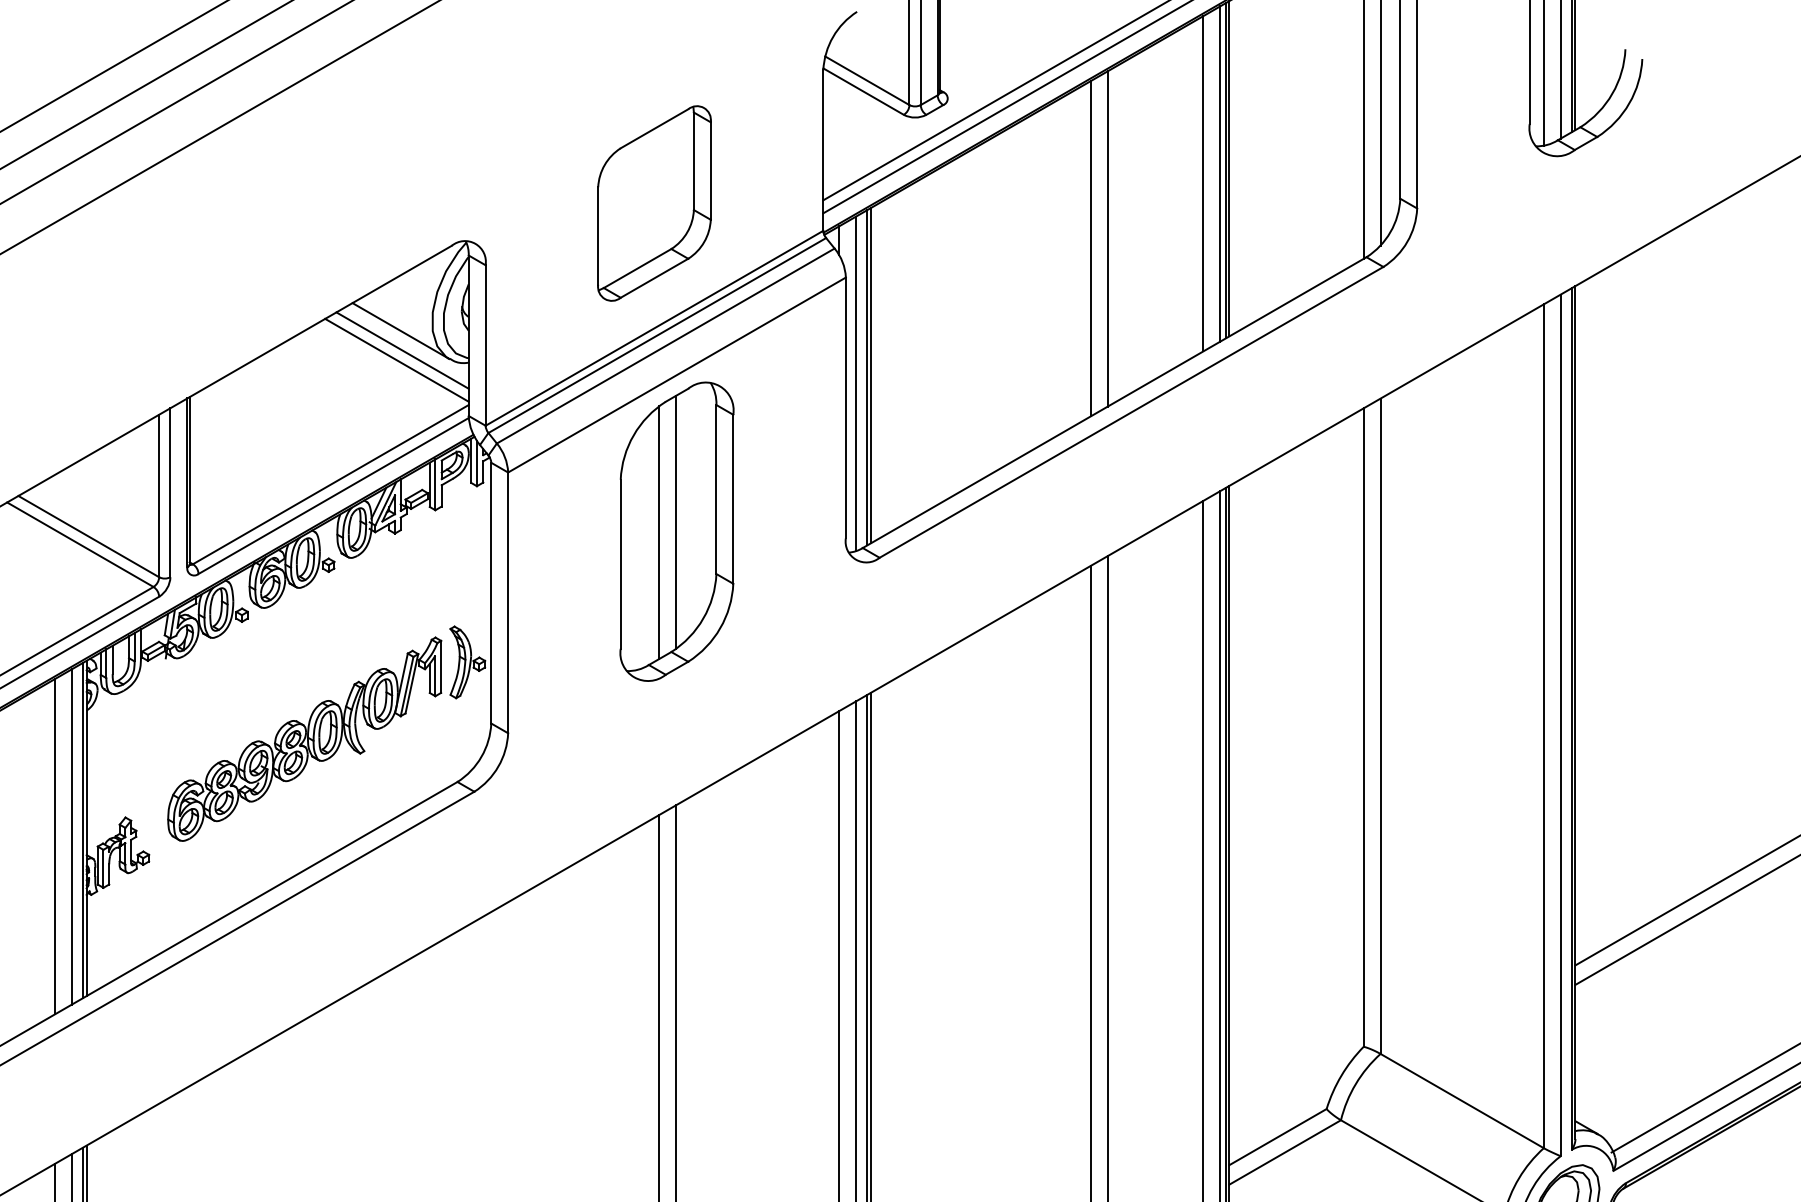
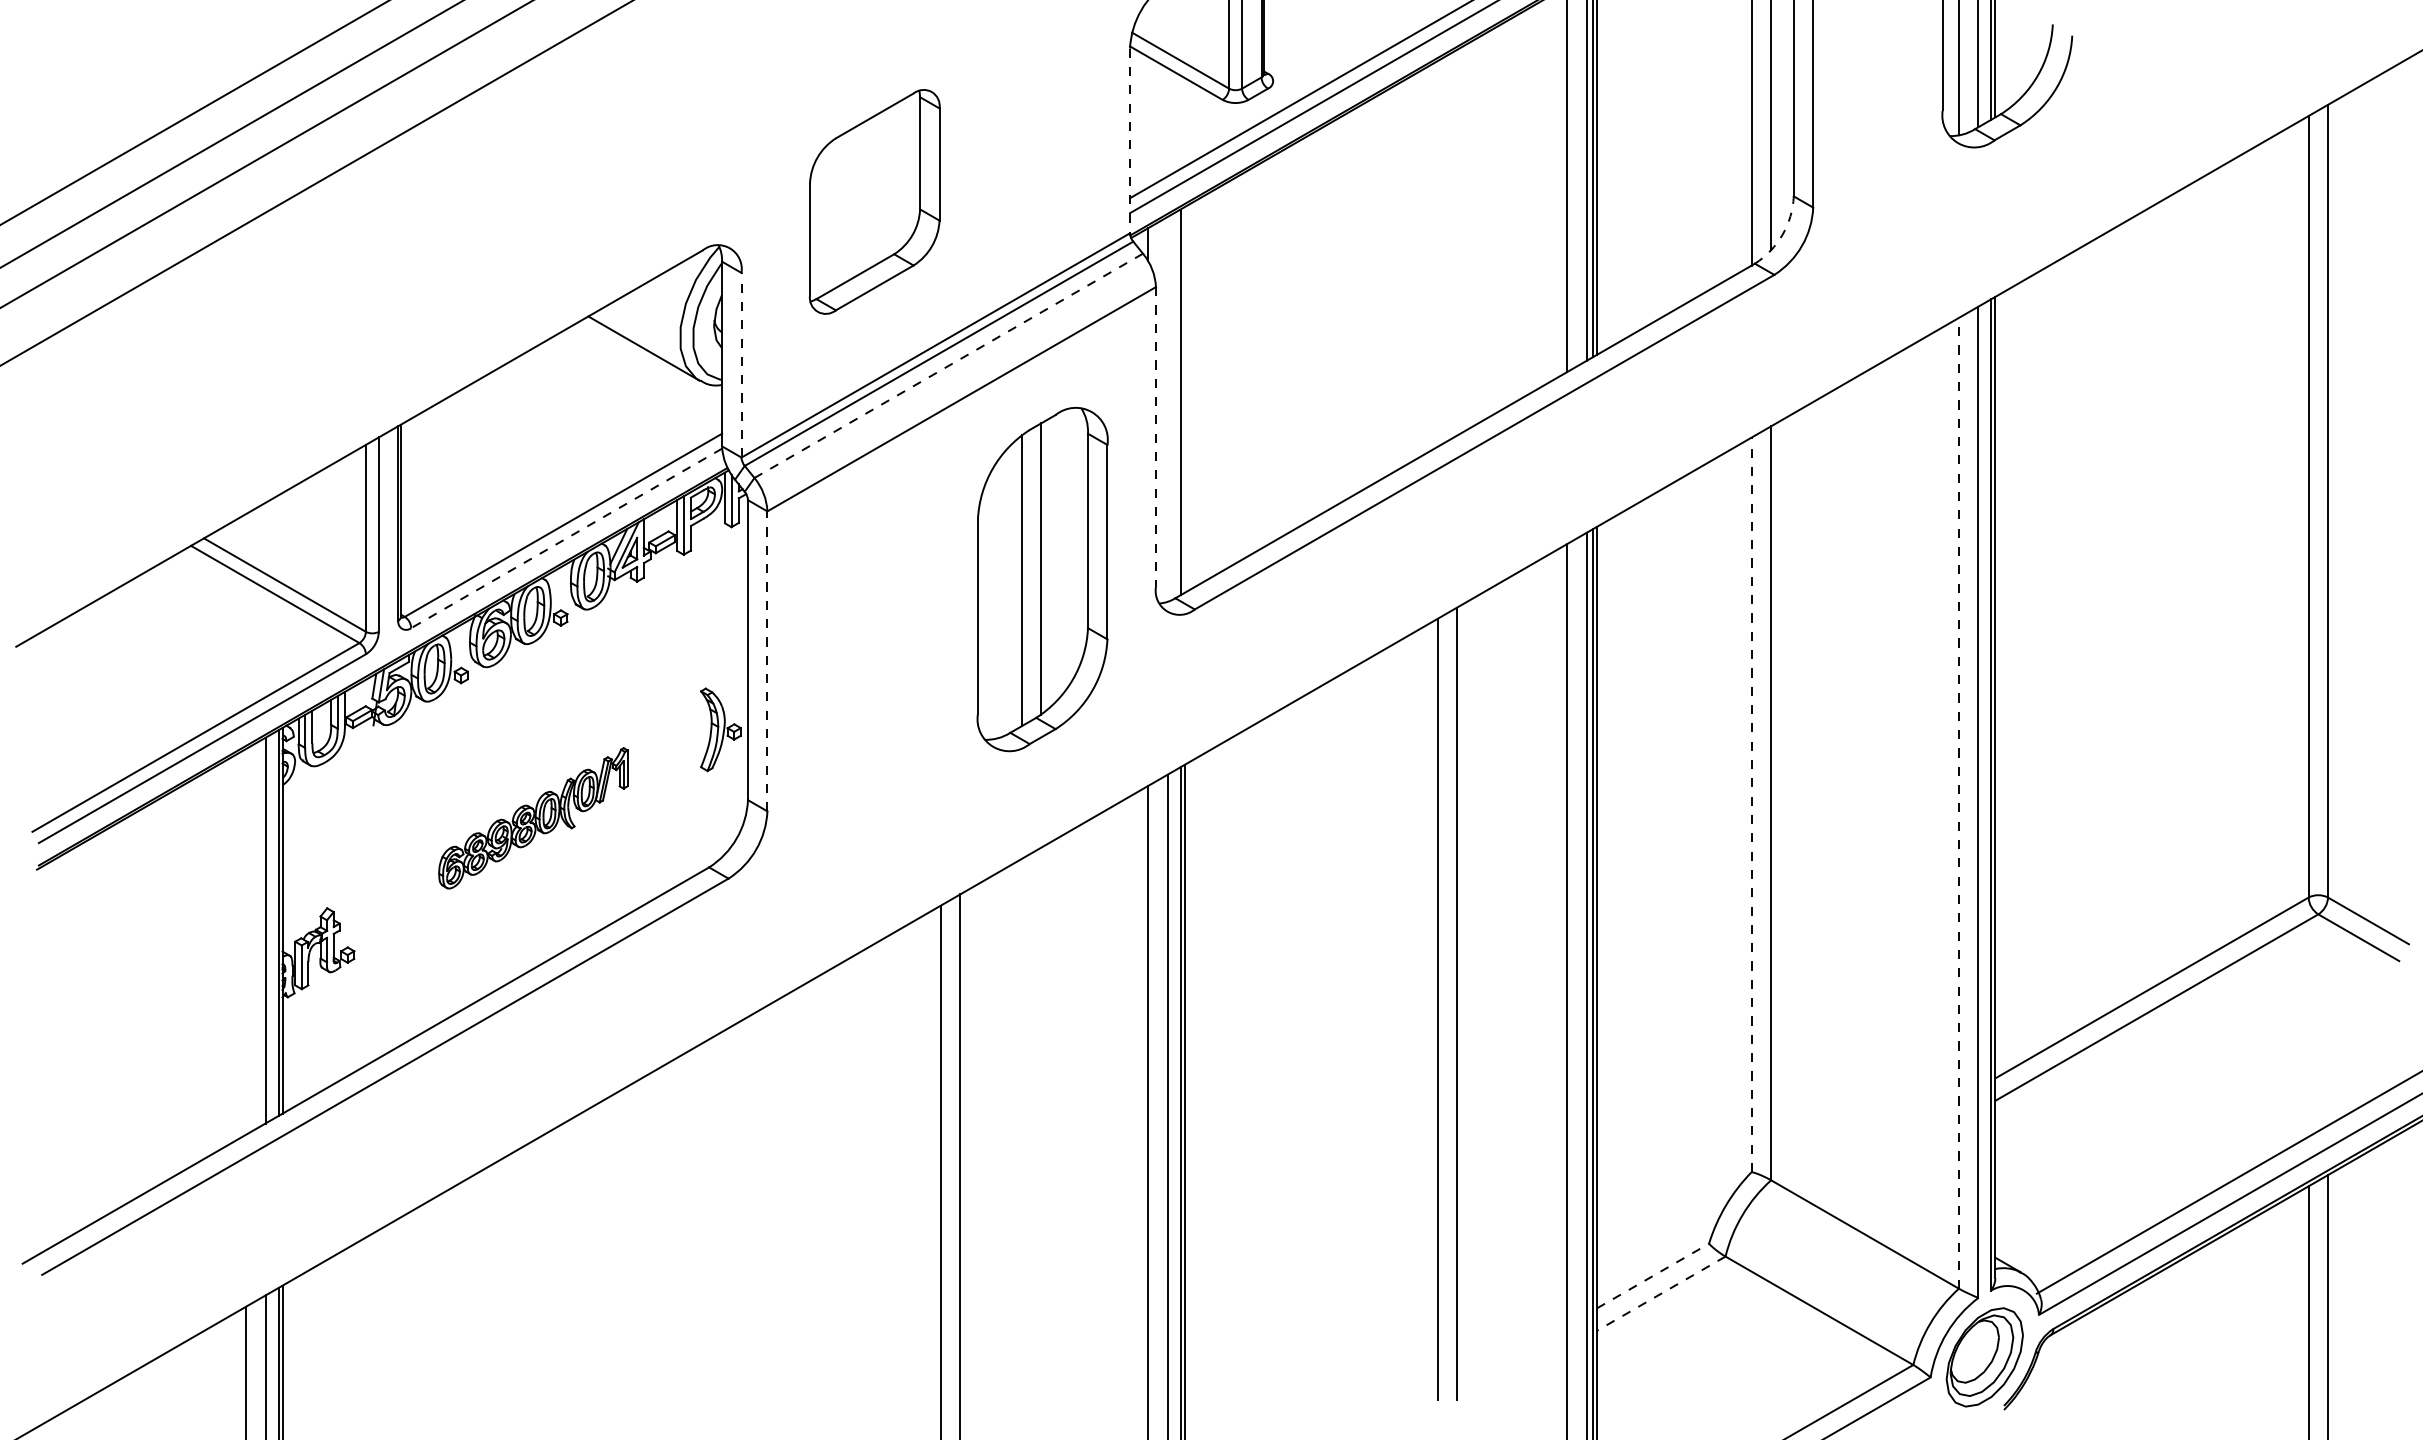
line: (823, 151) -> (1130, 141), solid -> dashed
part: (654, 203) -> (874, 201), moved
arc: (1390, 231) -> (1782, 234), solid -> dashed
line: (1107, 238) -> (1457, 242), removed
line: (1090, 248) -> (1437, 253), removed
line: (485, 344) -> (741, 364), solid -> dashed
line: (665, 346) -> (948, 366), solid -> dashed
line: (402, 350) -> (645, 371), removed
line: (396, 359) -> (639, 381), removed
line: (870, 375) -> (1184, 399), removed
line: (855, 383) -> (1167, 409), removed
line: (845, 408) -> (1155, 437), solid -> dashed
line: (333, 496) -> (566, 538), solid -> dashed
part: (676, 531) -> (1042, 579), moved
line: (508, 603) -> (767, 661), solid -> dashed
line: (1543, 725) -> (1958, 802), solid -> dashed
line: (1363, 727) -> (1751, 804), solid -> dashed
part: (304, 739) -> (533, 818), size x0.6
line: (55, 846) -> (246, 941), removed
line: (1278, 1136) -> (1653, 1275), solid -> dashed
line: (1284, 1152) -> (1660, 1293), solid -> dashed

